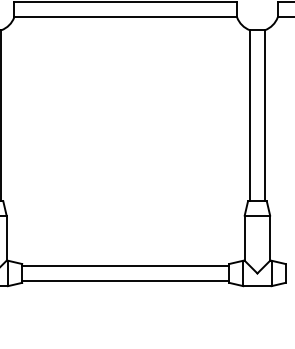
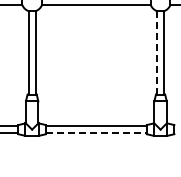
line: (249, 115) -> (156, 52), solid -> dashed
line: (125, 281) -> (96, 133), solid -> dashed

